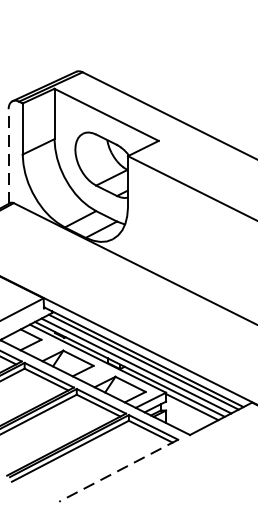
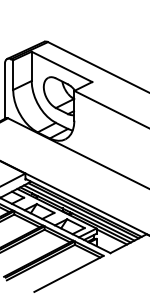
line: (7, 157) -> (4, 91), dashed -> solid
line: (117, 471) -> (68, 274), dashed -> solid

